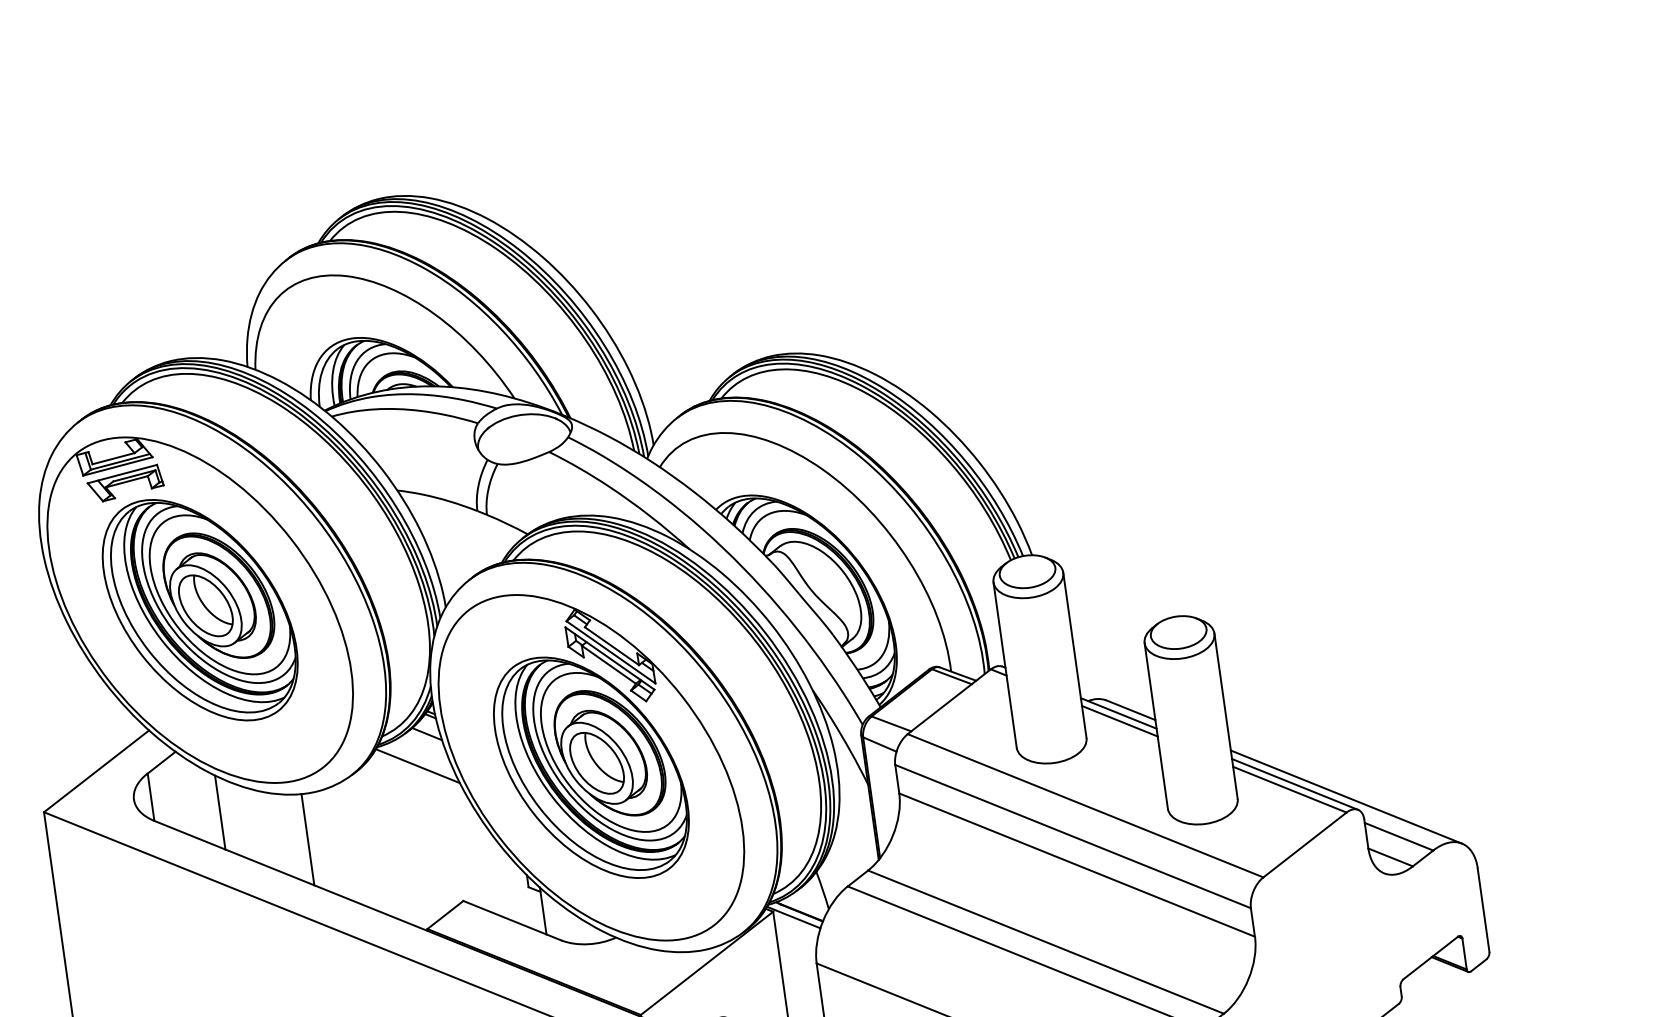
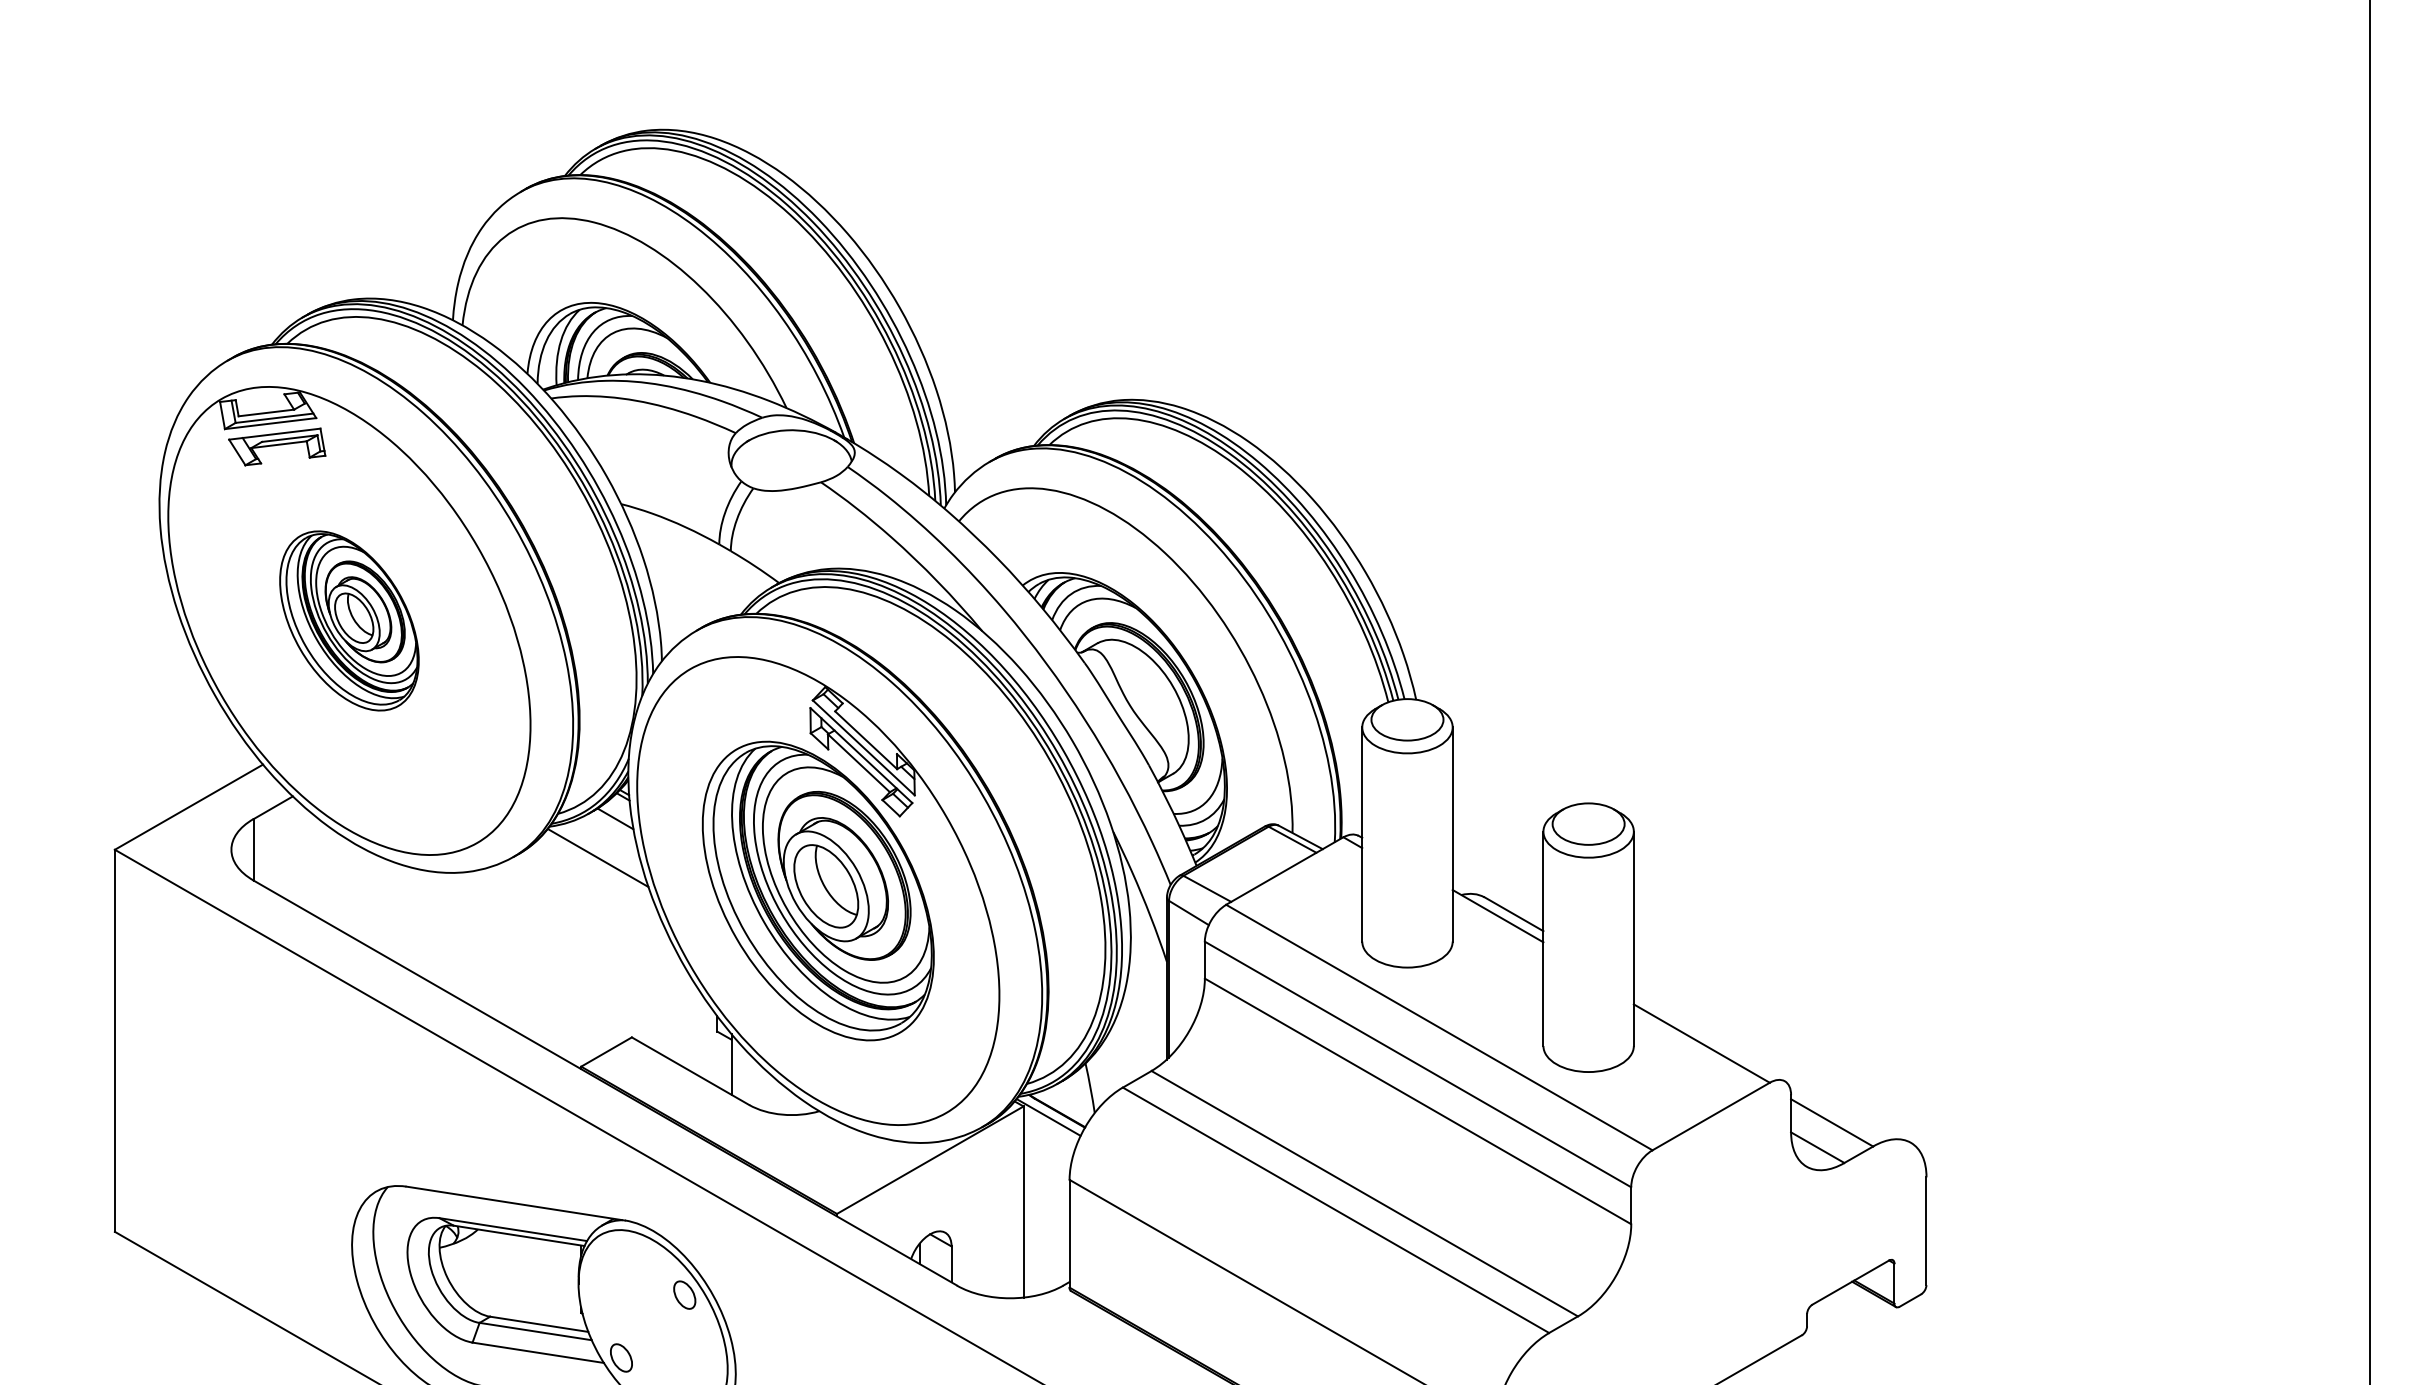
part: (200, 609) -> (349, 620), size x0.6
line: (1119, 721) -> (1497, 926), removed
line: (1294, 784) -> (1708, 1037), removed
line: (1345, 796) -> (1771, 1062), removed
line: (220, 812) -> (338, 881), removed
line: (308, 839) -> (445, 931), removed

